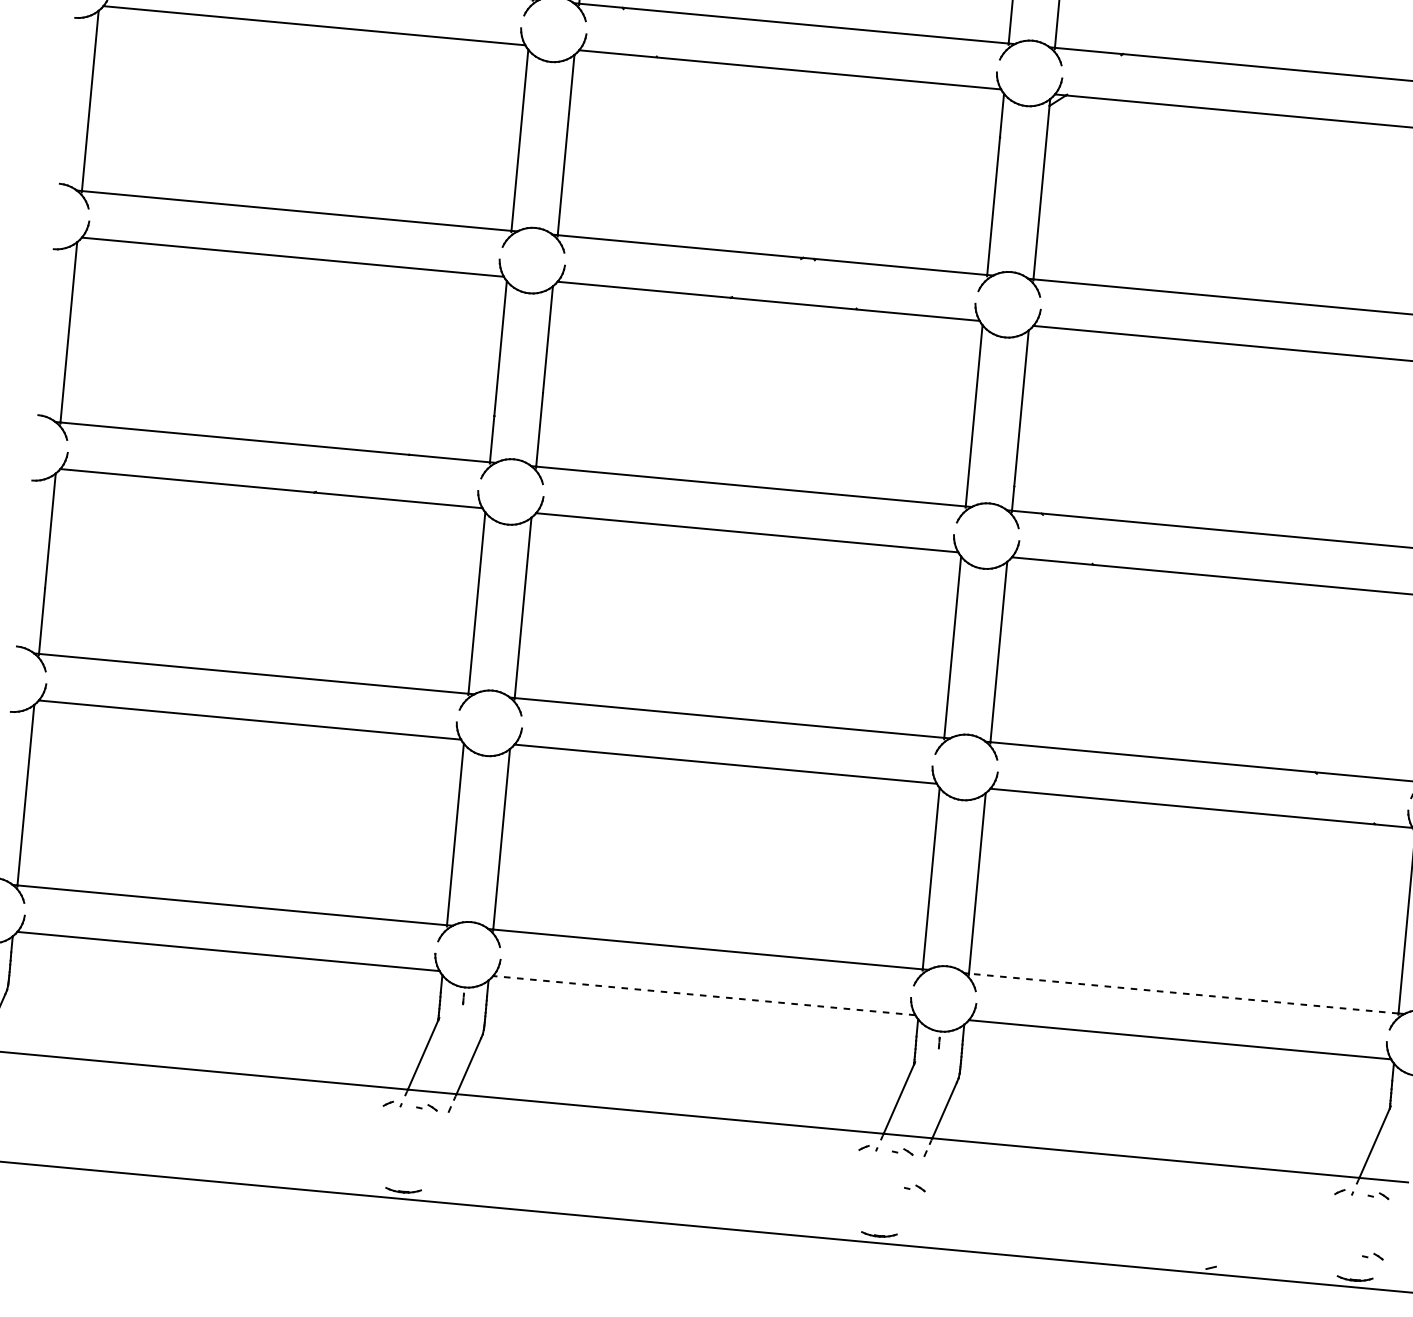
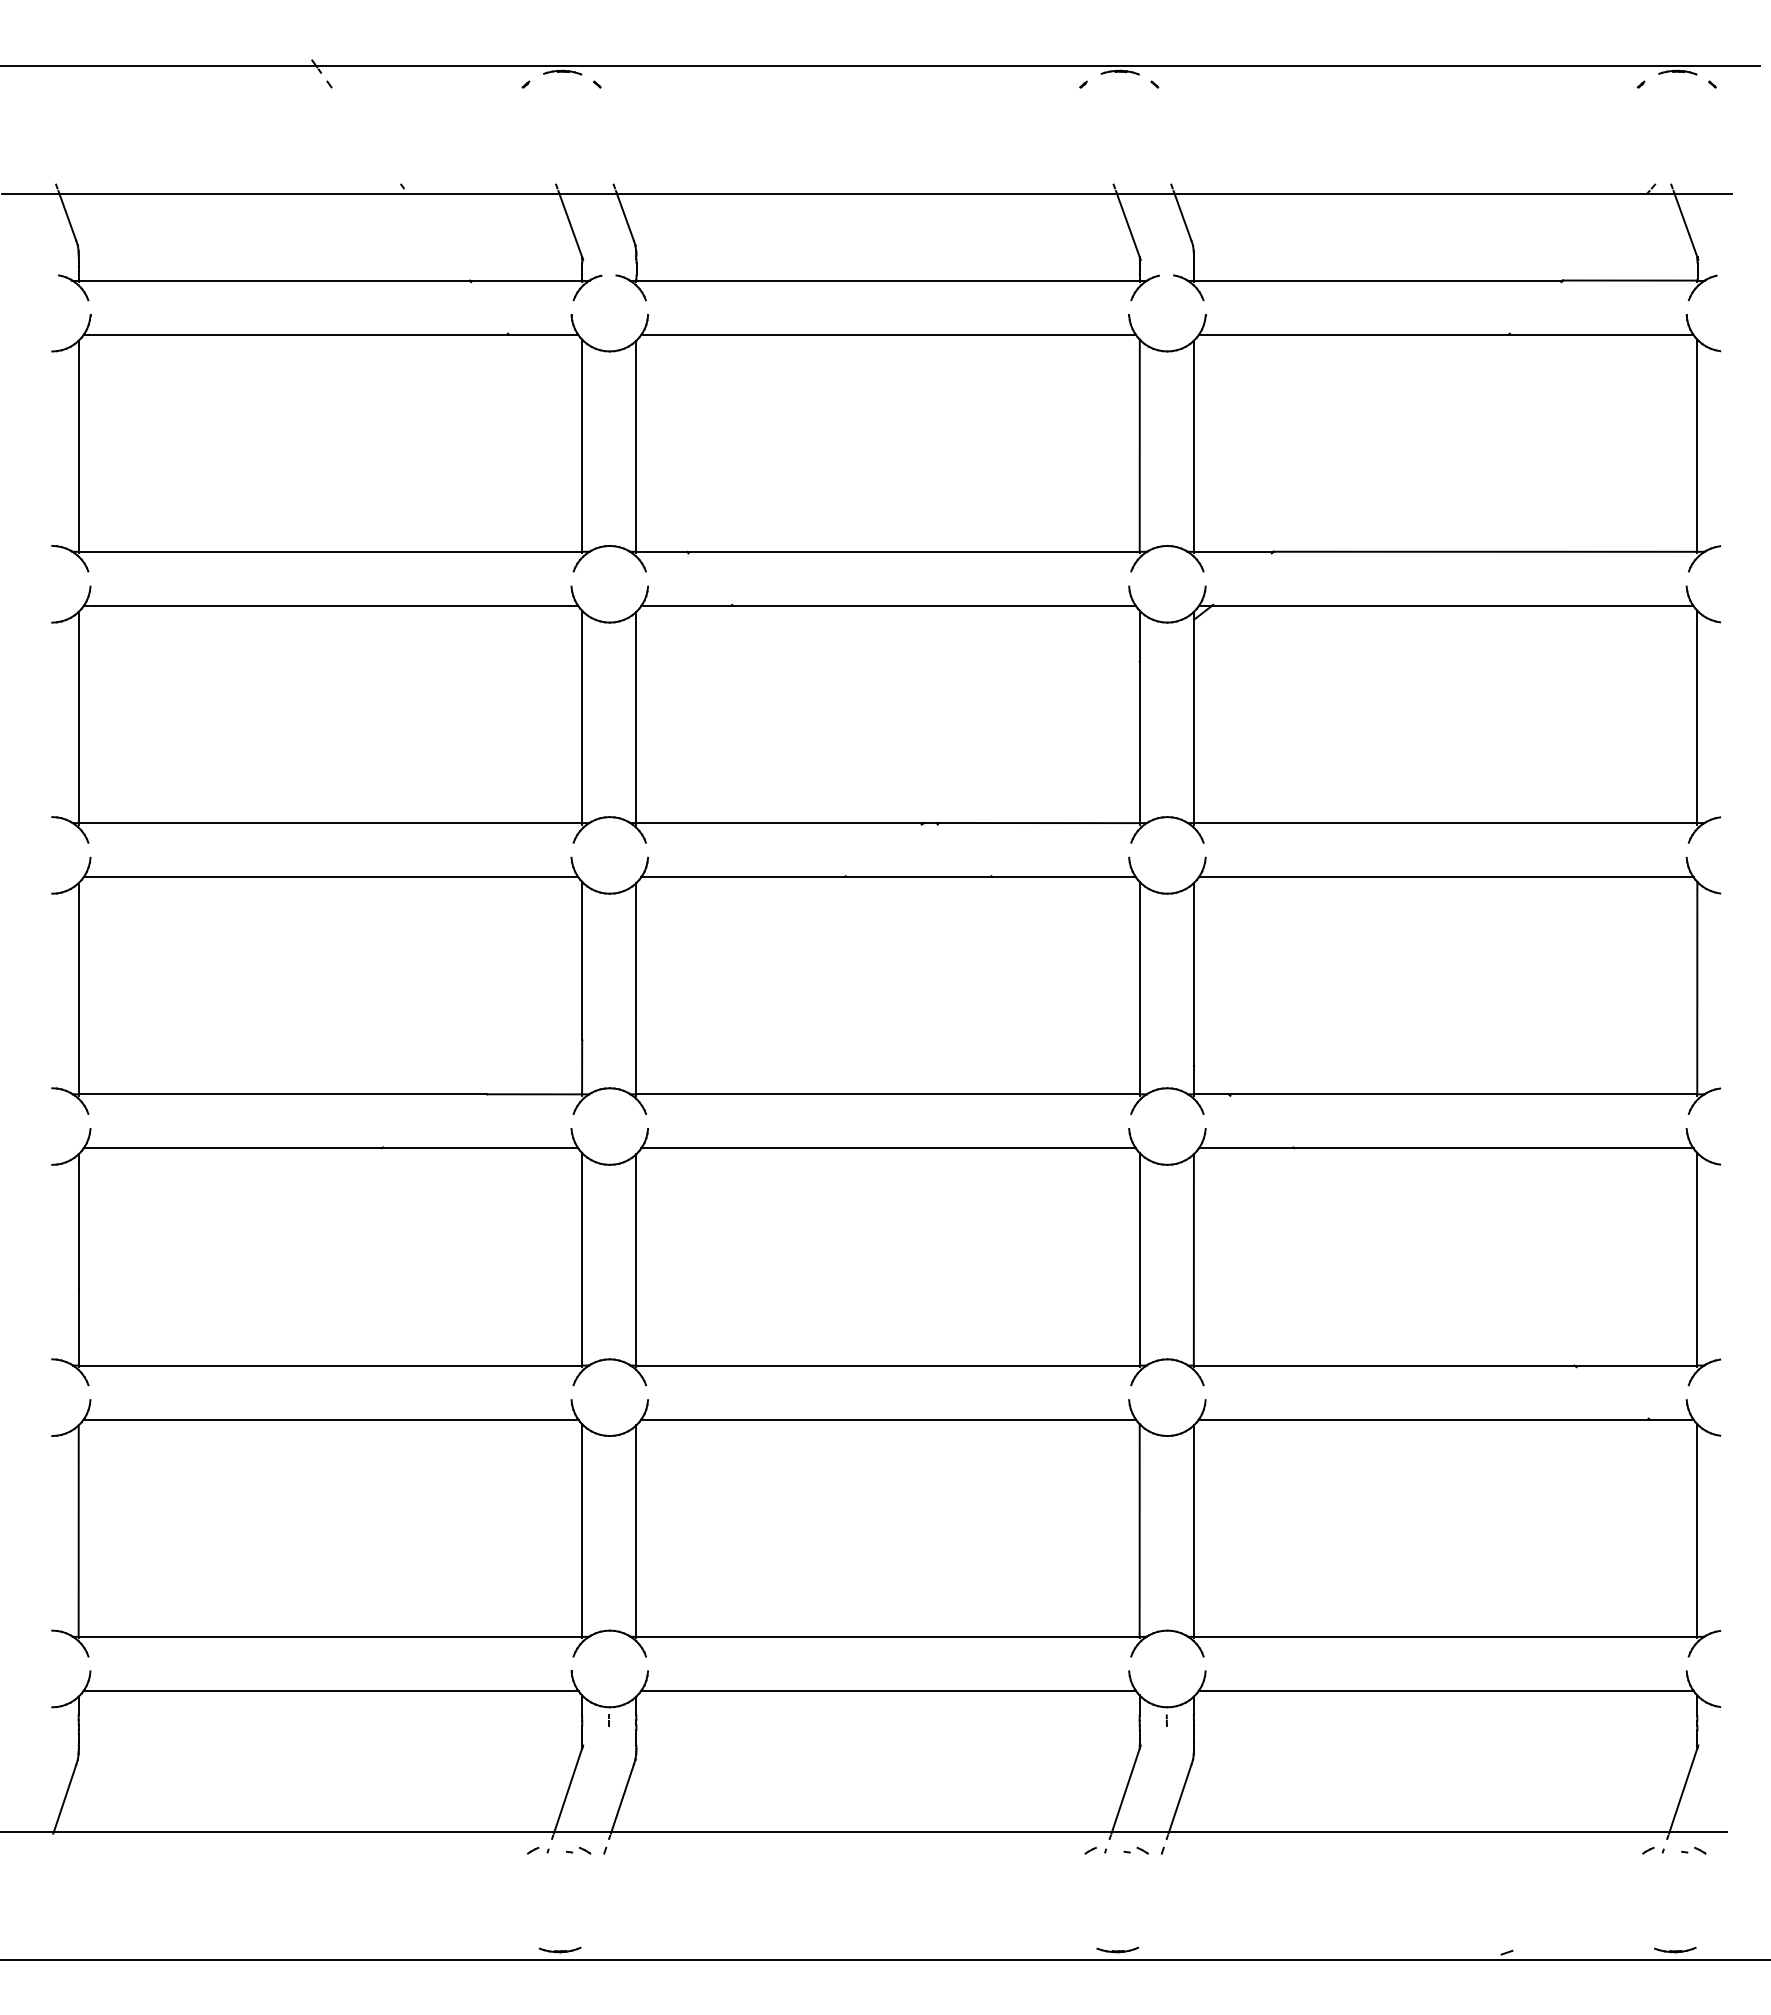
line: (1183, 993) -> (1445, 1636), dashed -> solid
line: (704, 995) -> (888, 1690), dashed -> solid
part: (914, 1187) -> (1153, 1891), removed
part: (1372, 1256) -> (1693, 1921), removed

